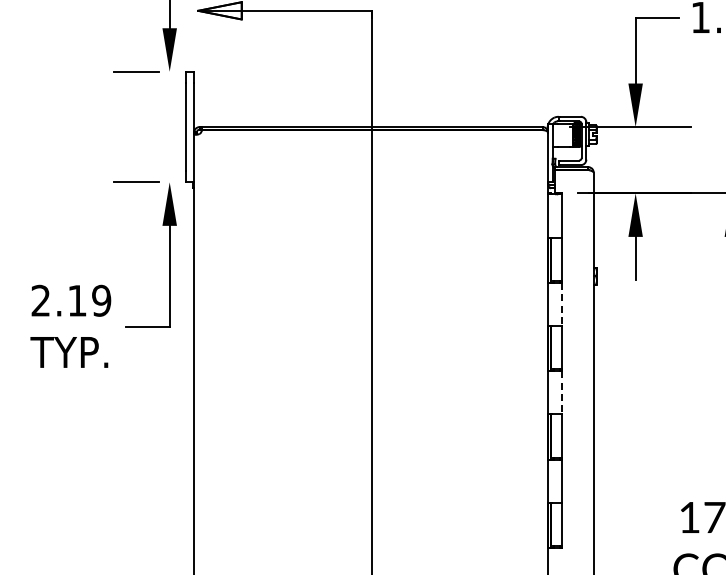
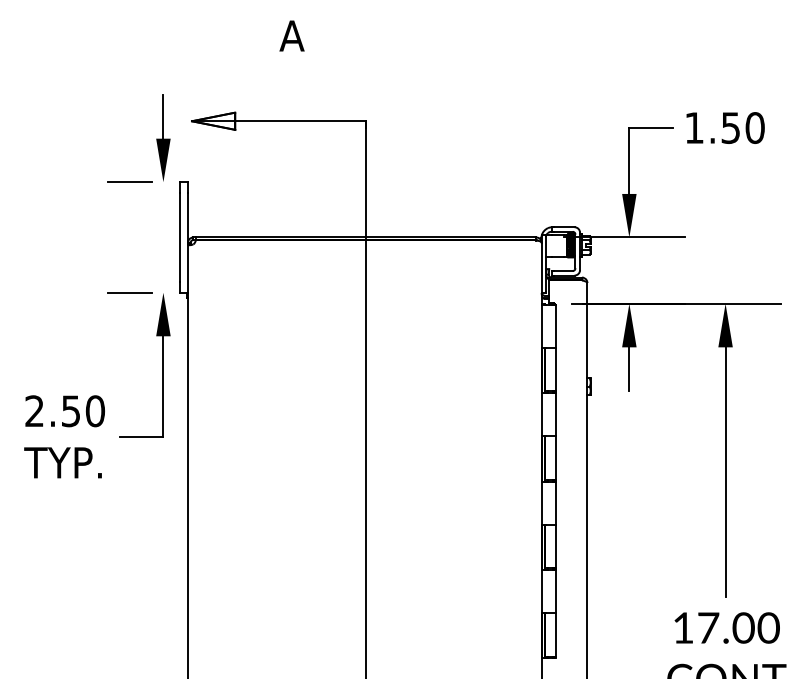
text: (89, 301) -> (83, 411), 2.19 -> 2.50
line: (562, 304) -> (556, 414), dashed -> solid
line: (562, 393) -> (556, 503), dashed -> solid

